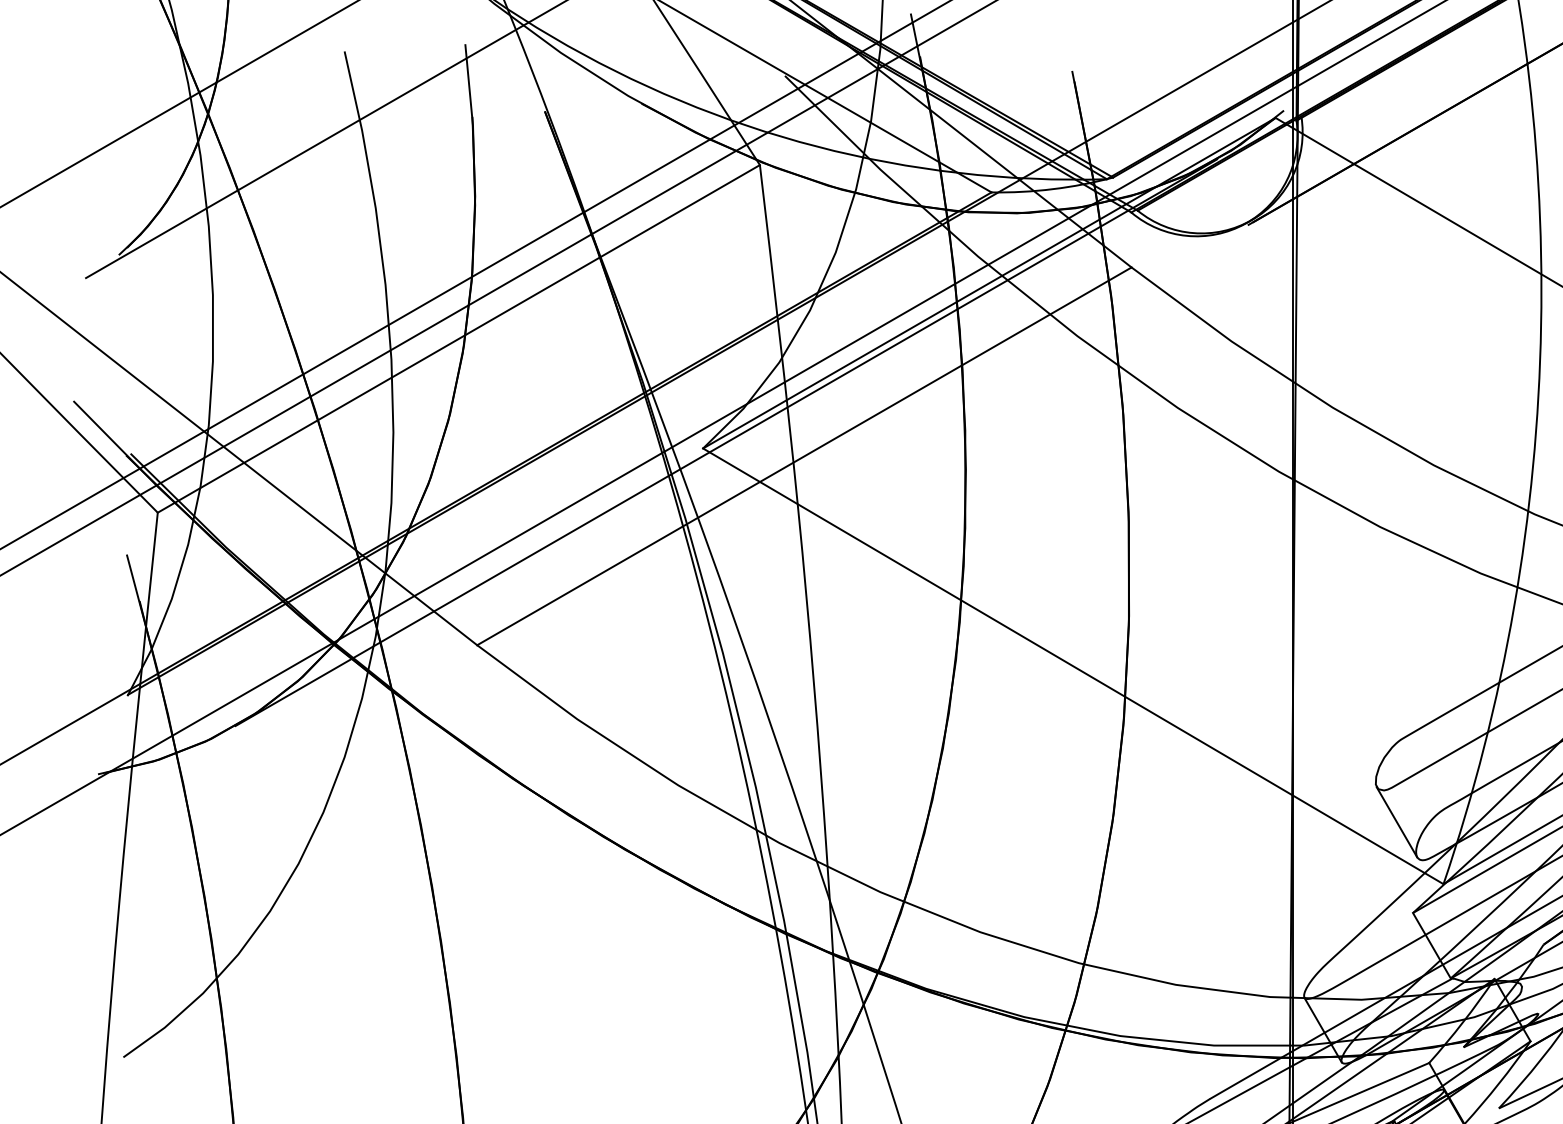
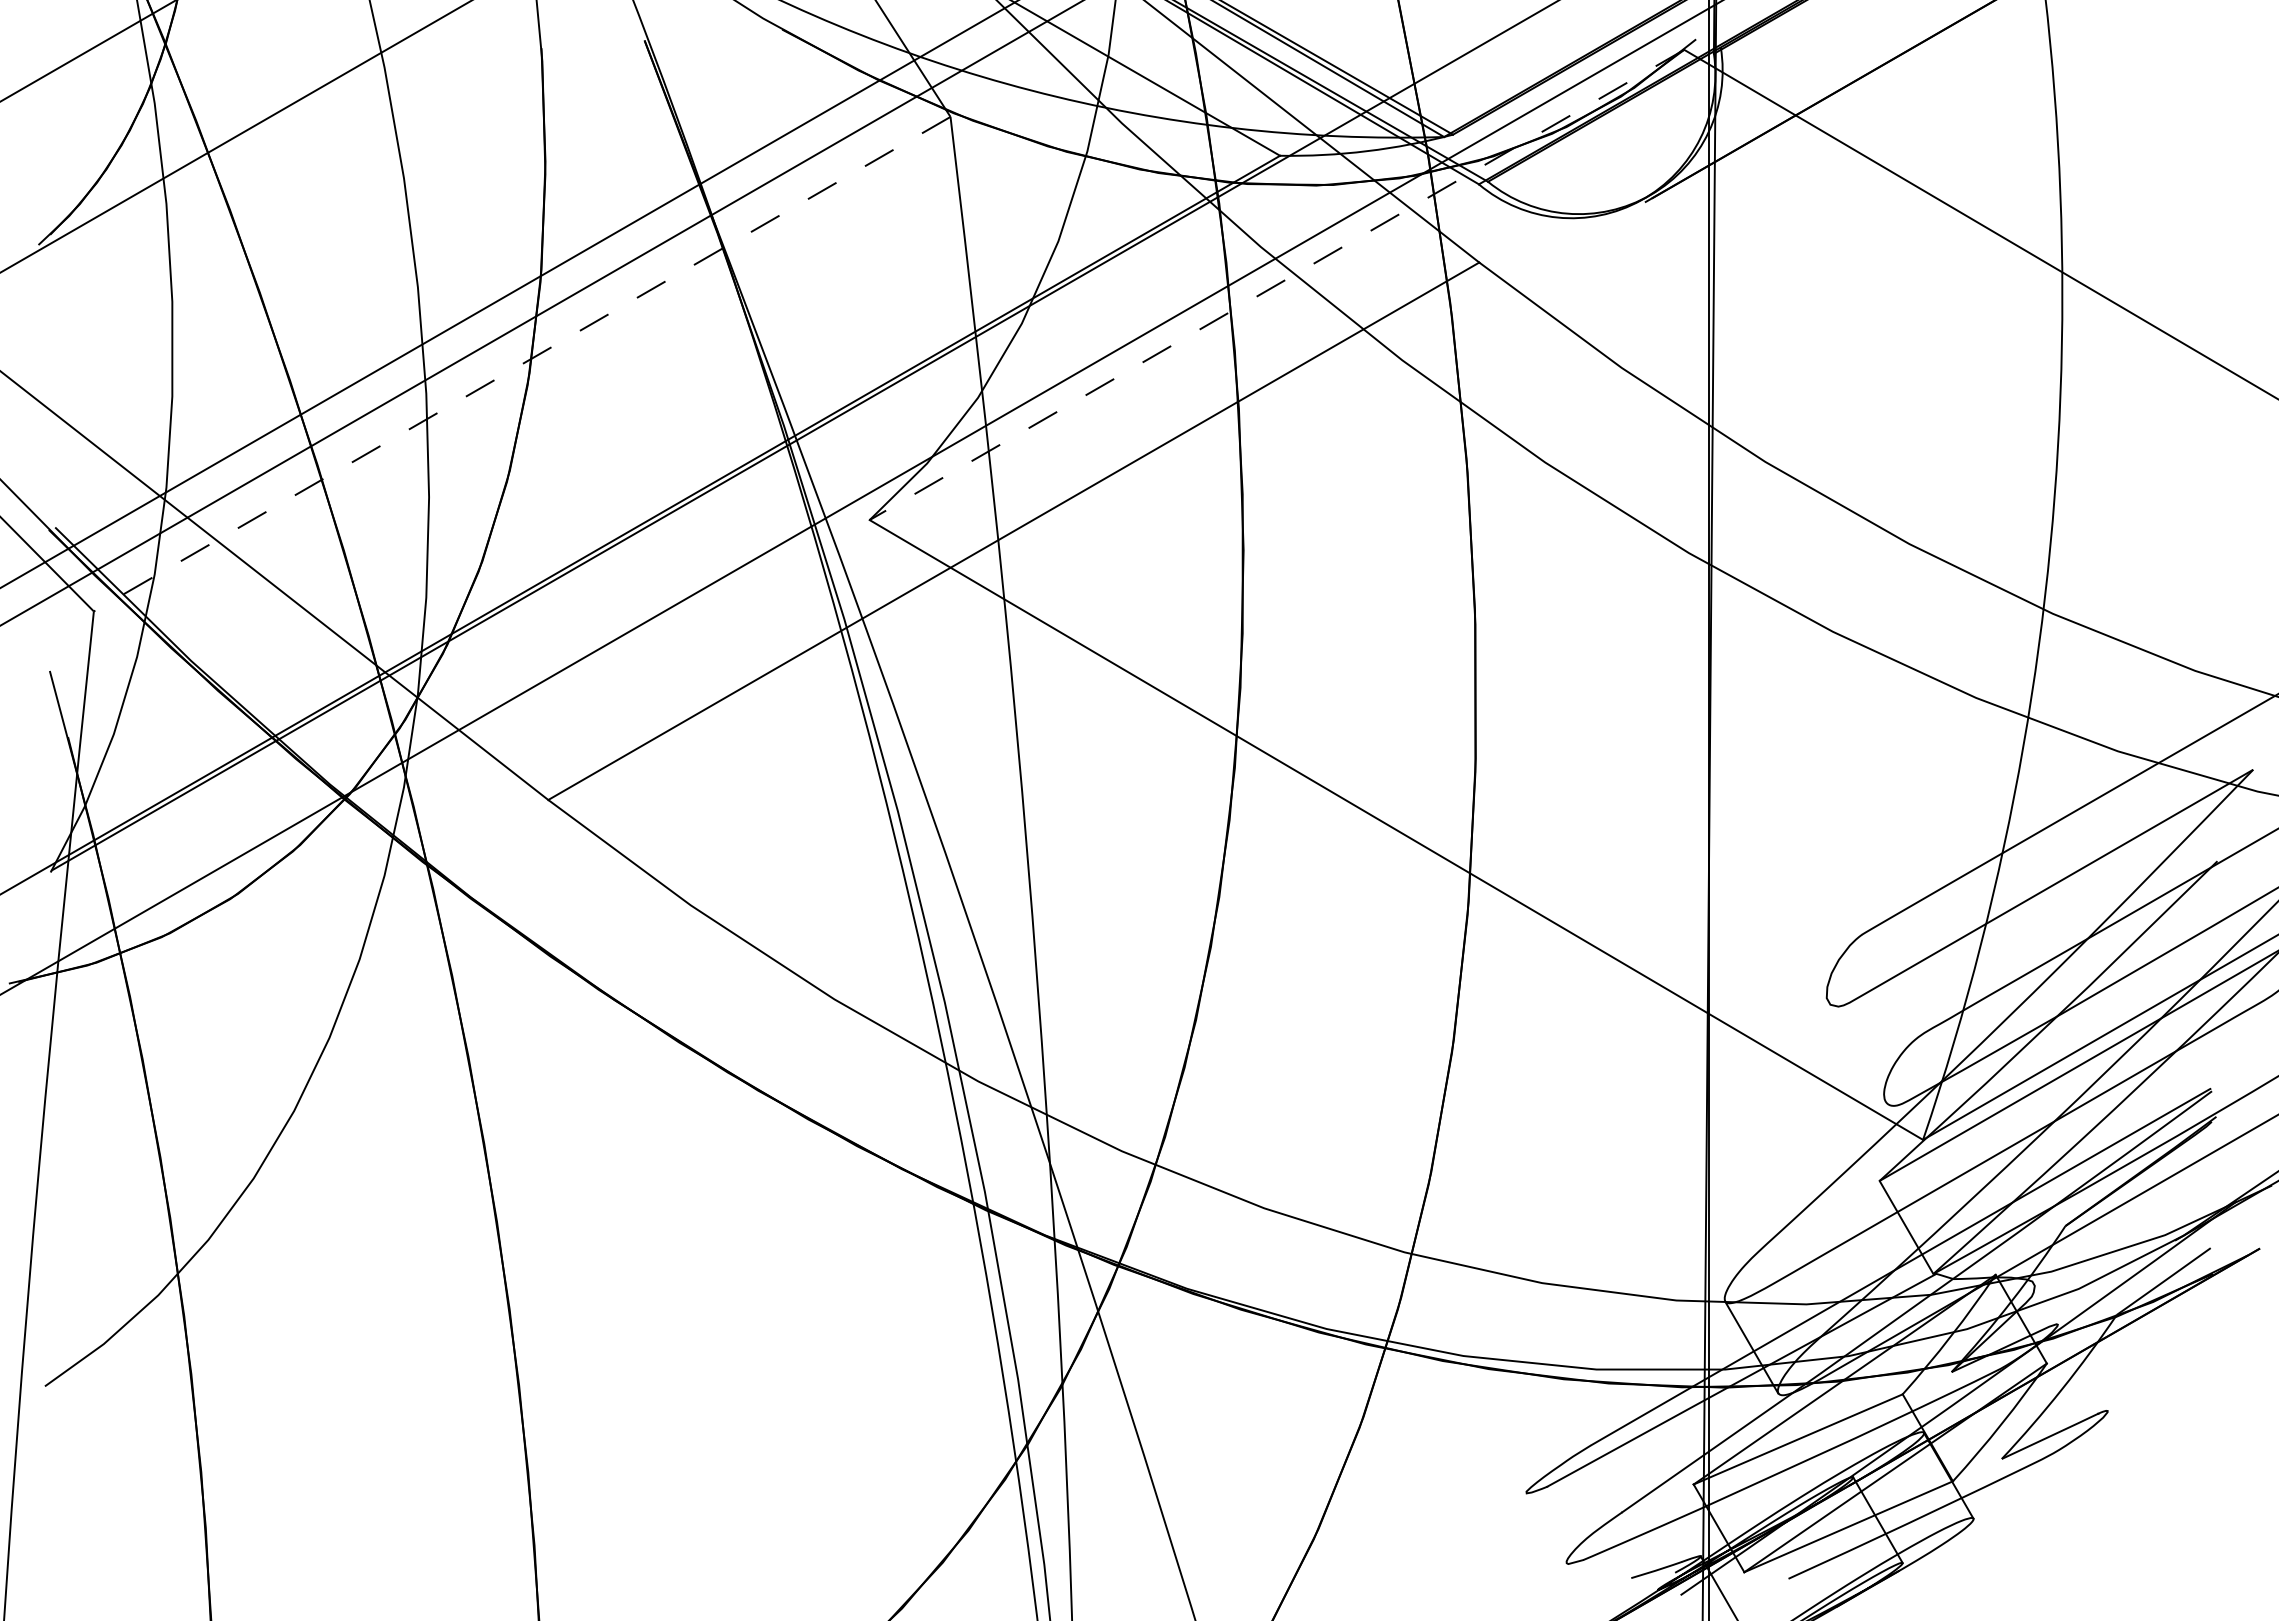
line: (989, 283) -> (1276, 285), solid -> dashed
line: (459, 339) -> (522, 364), solid -> dashed
line: (726, 442) -> (902, 511), removed
line: (1396, 822) -> (1856, 1051), removed

